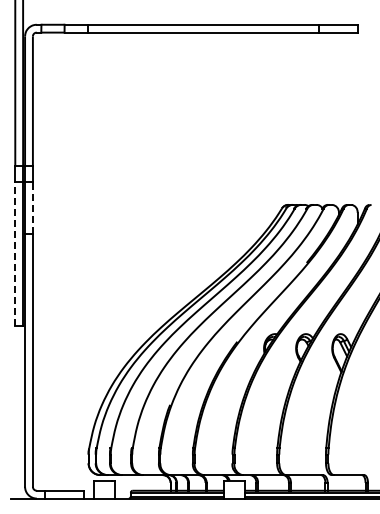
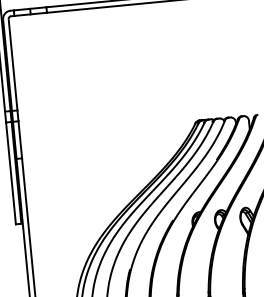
line: (32, 207) -> (19, 139), dashed -> solid
line: (15, 253) -> (11, 173), dashed -> solid

